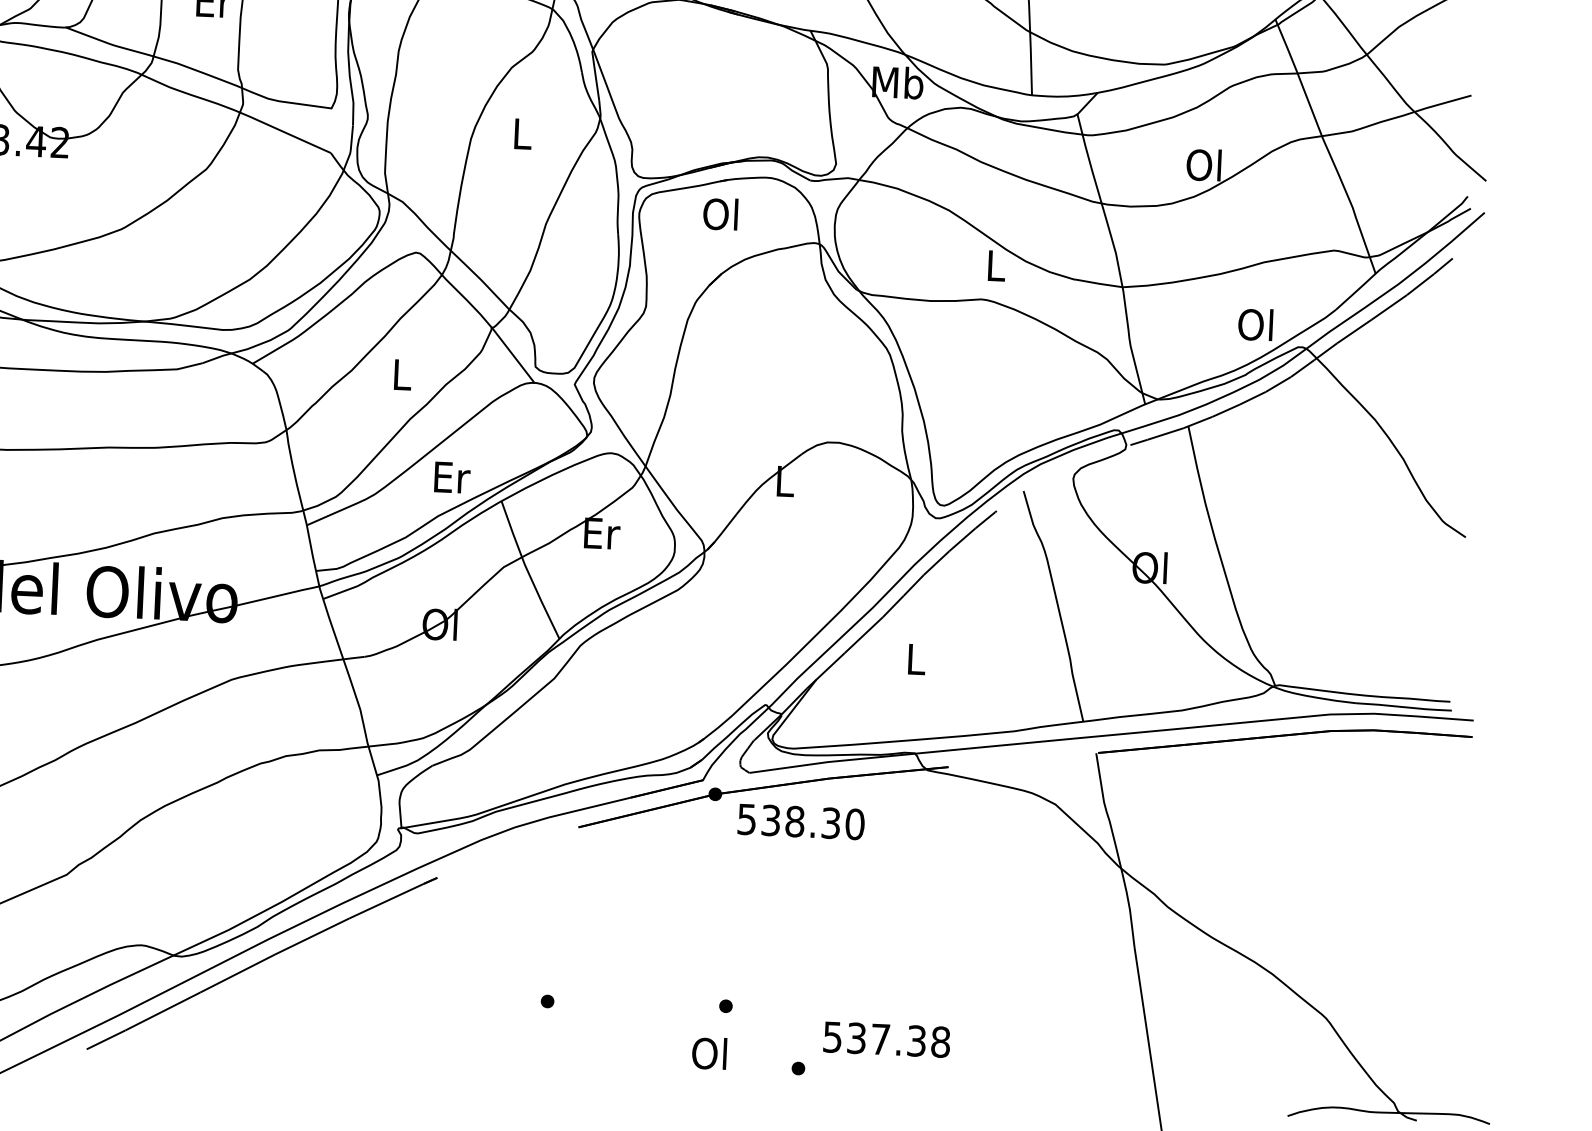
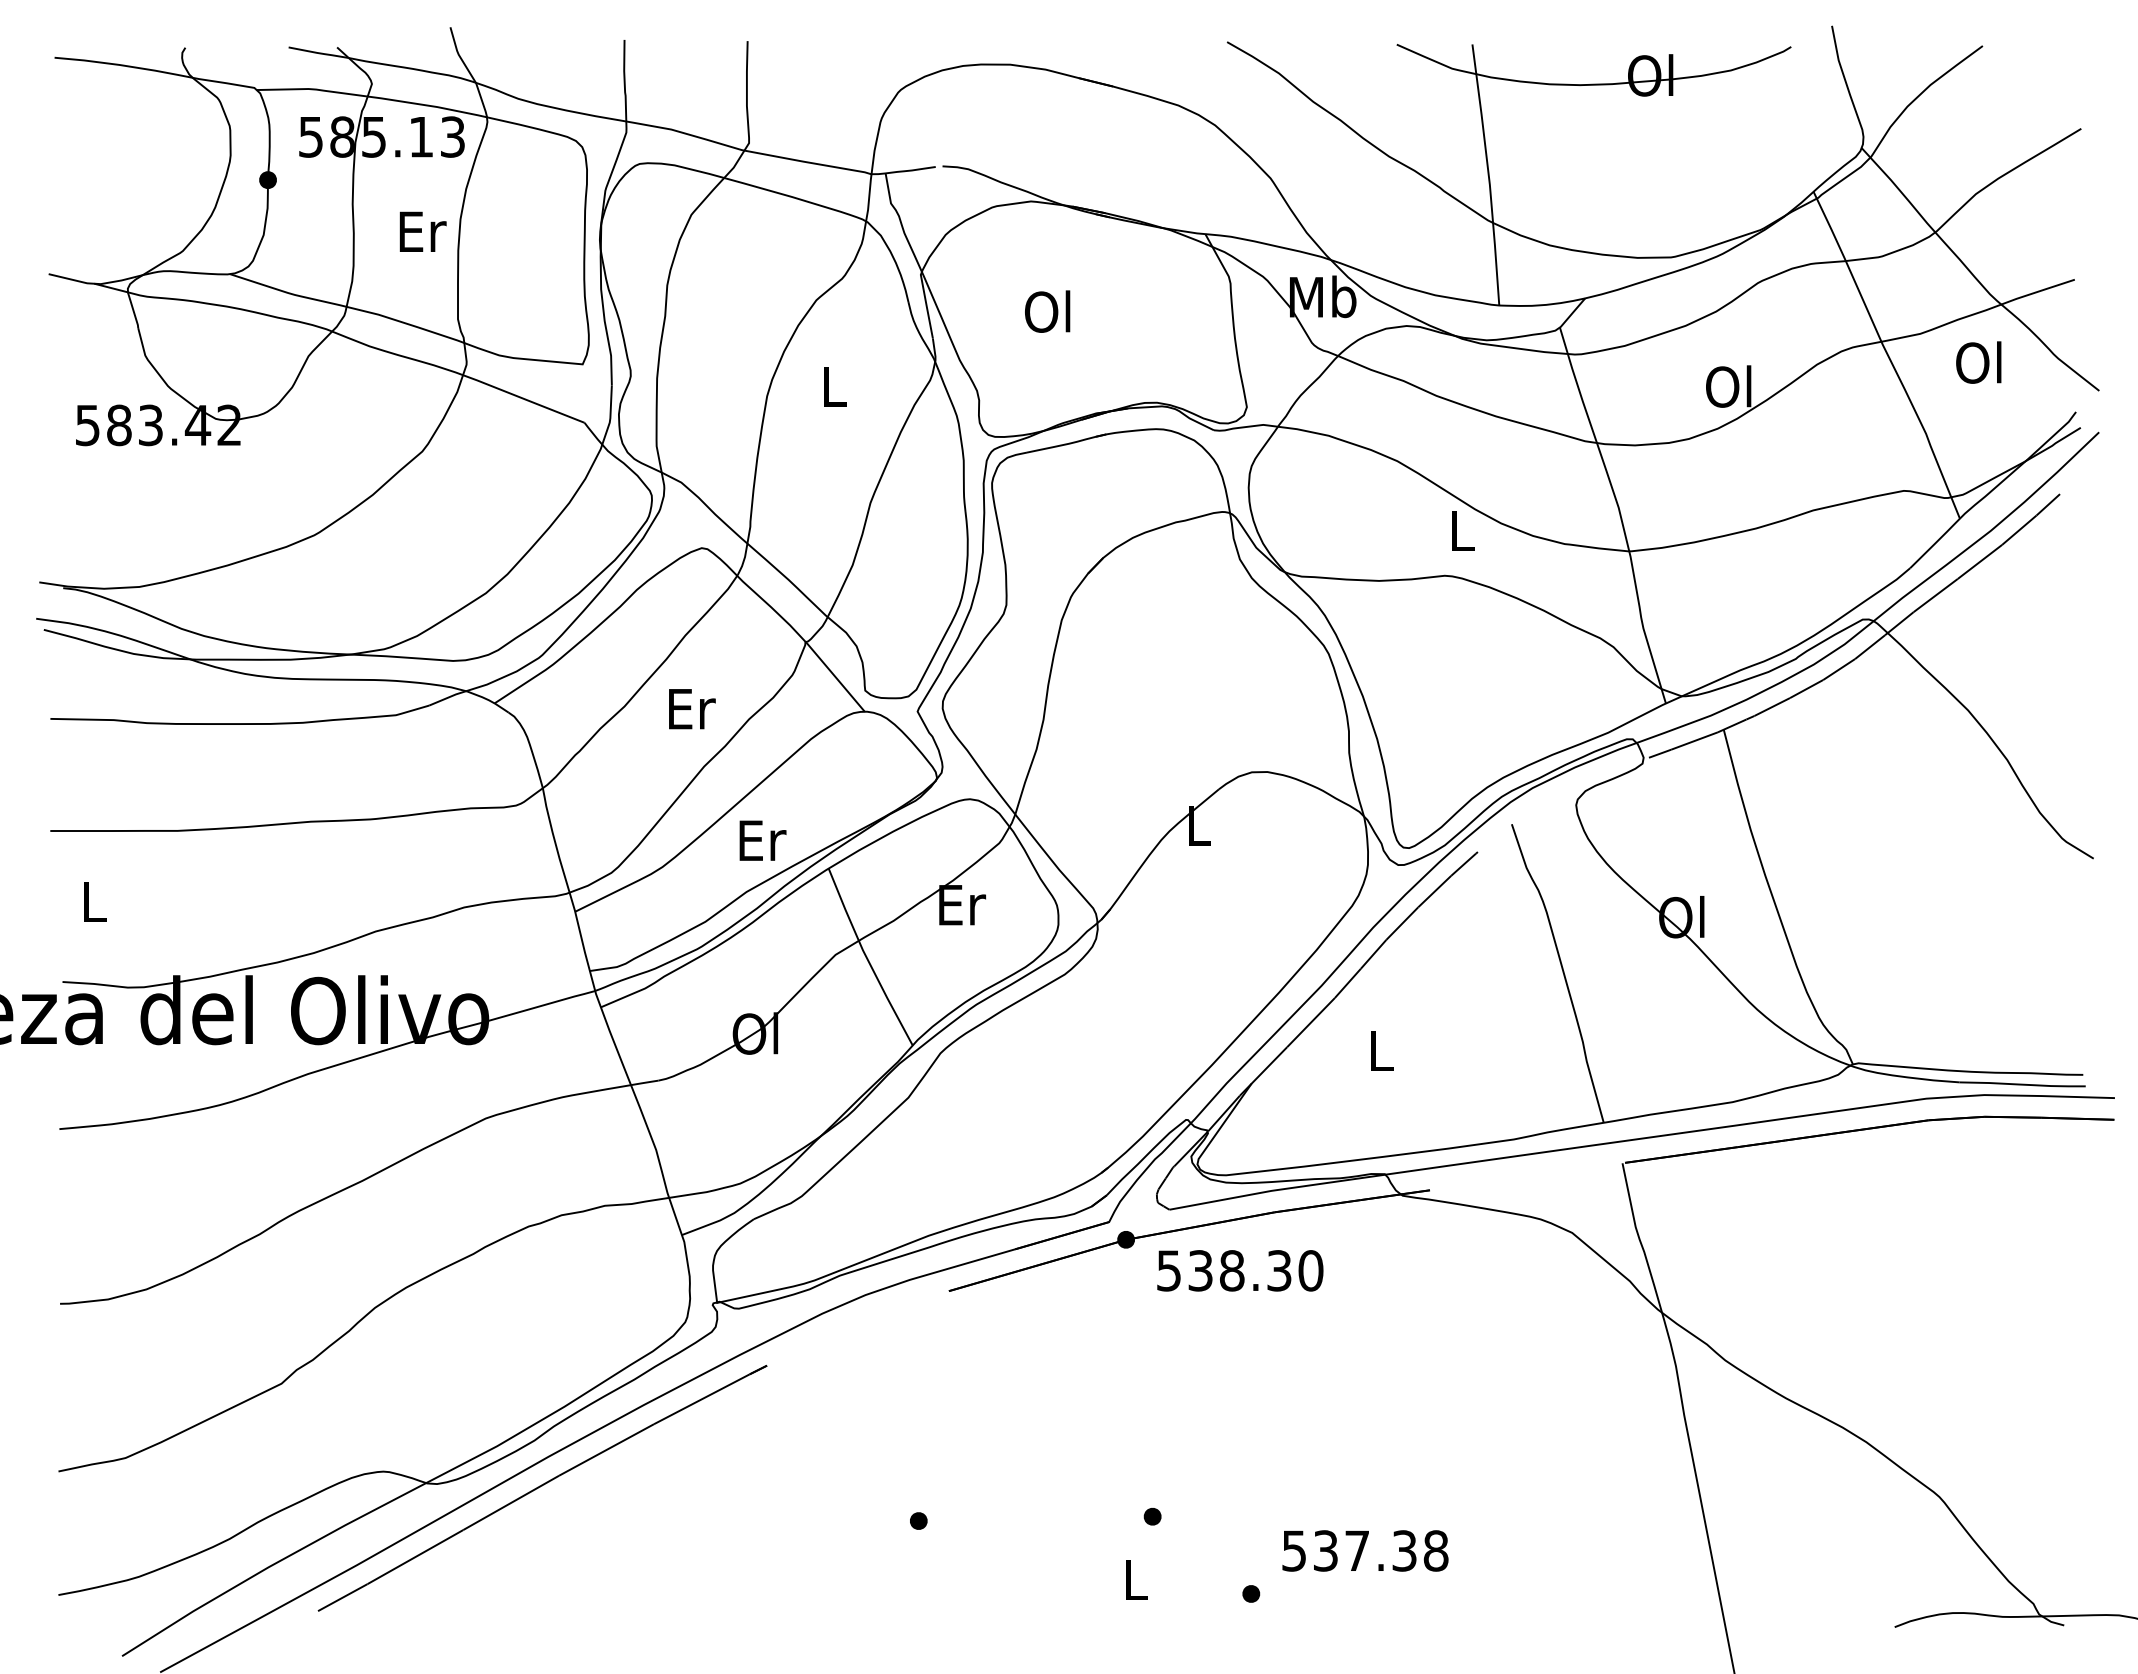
text: (720, 214) -> (1047, 311), moved
text: (1255, 324) -> (1978, 362), moved
text: (403, 375) -> (692, 709), L -> Er
text: (709, 1053) -> (1133, 1579), Ol -> L

